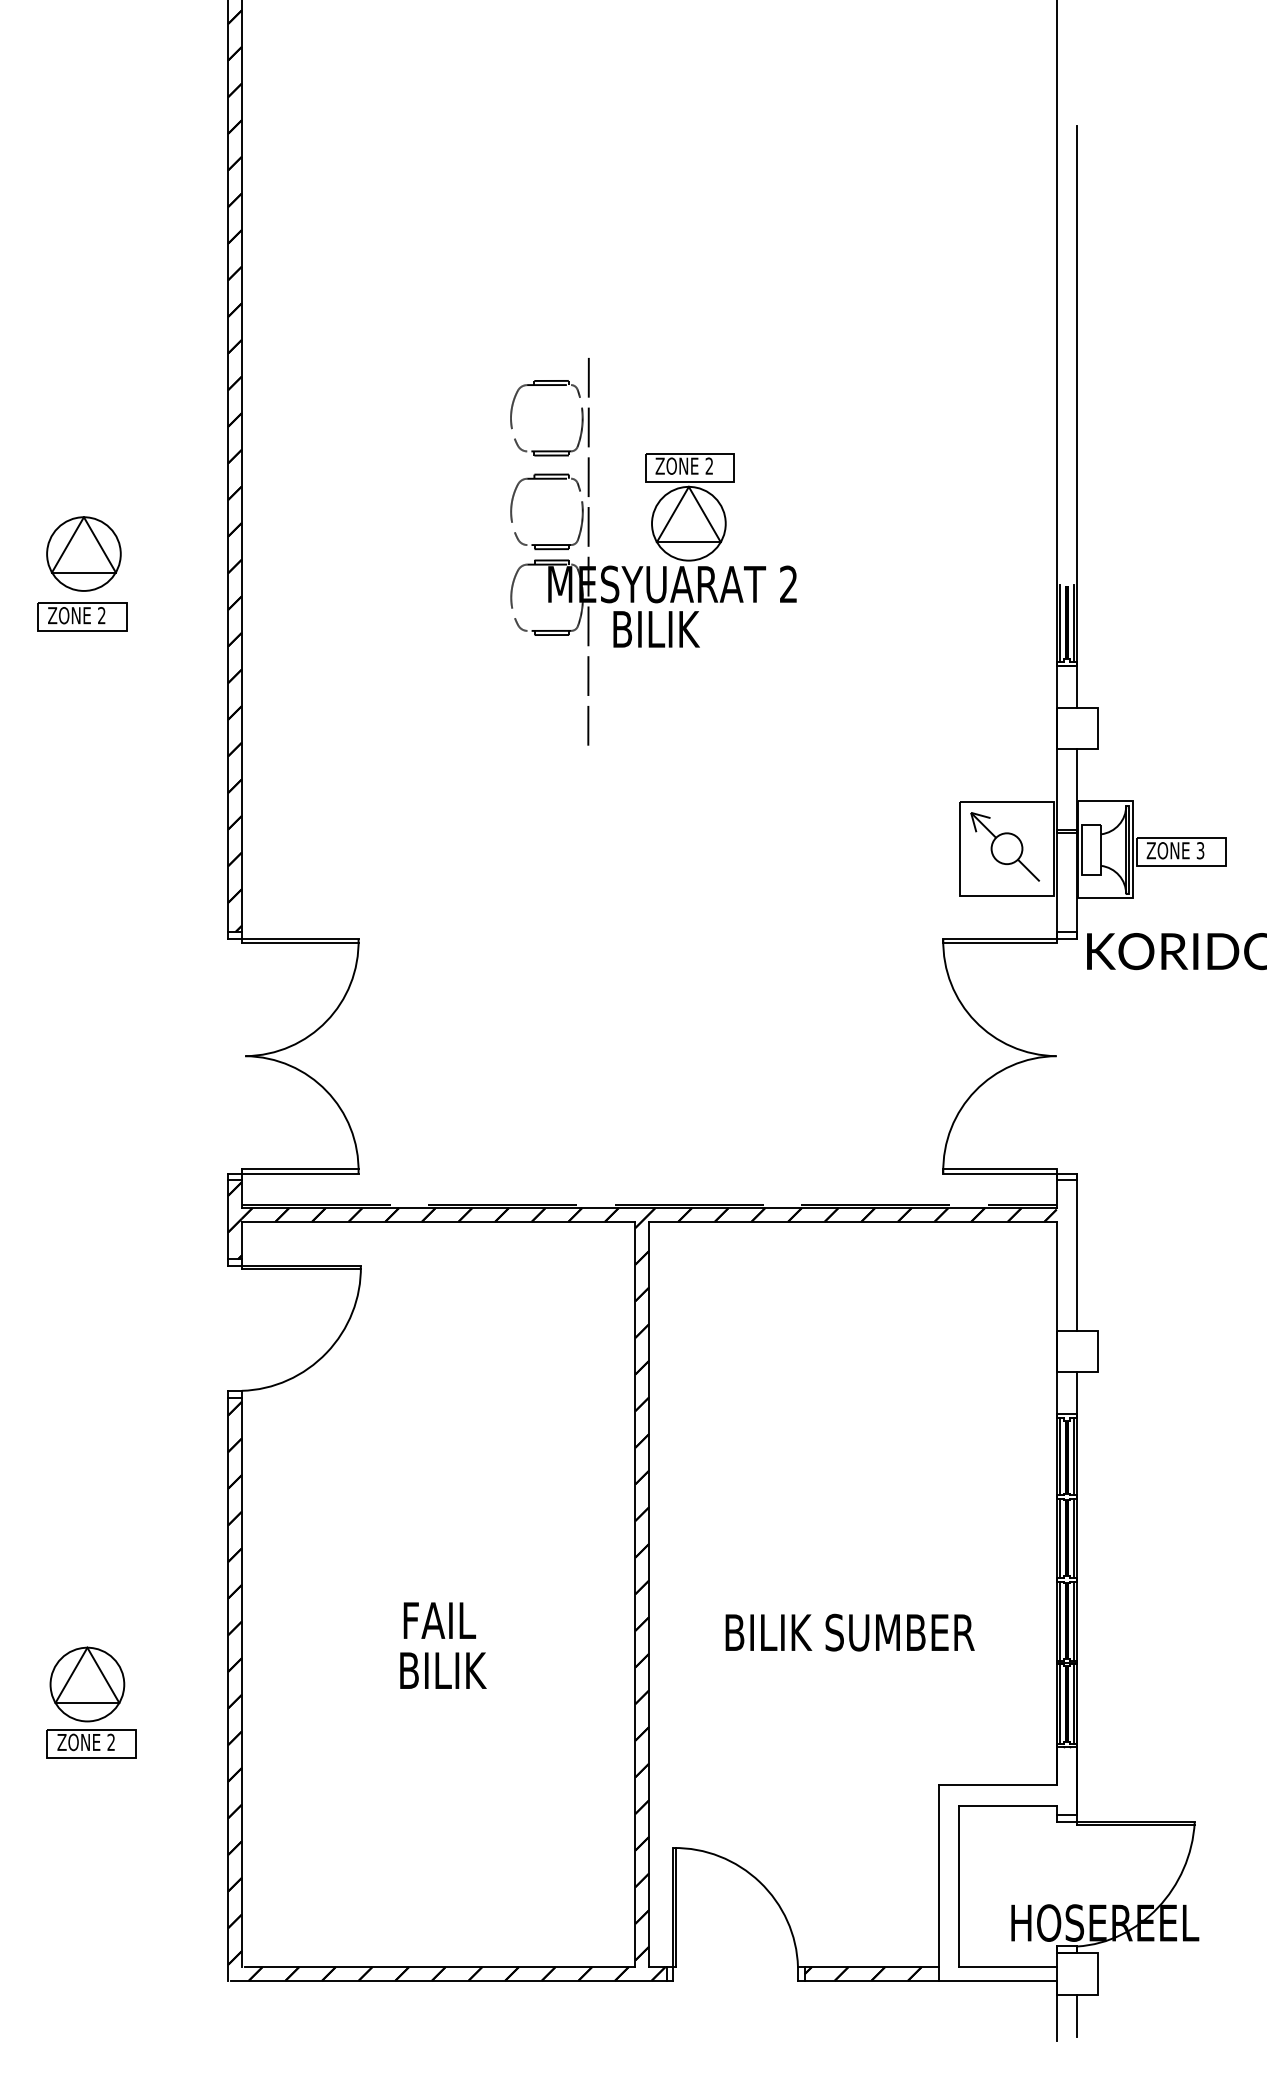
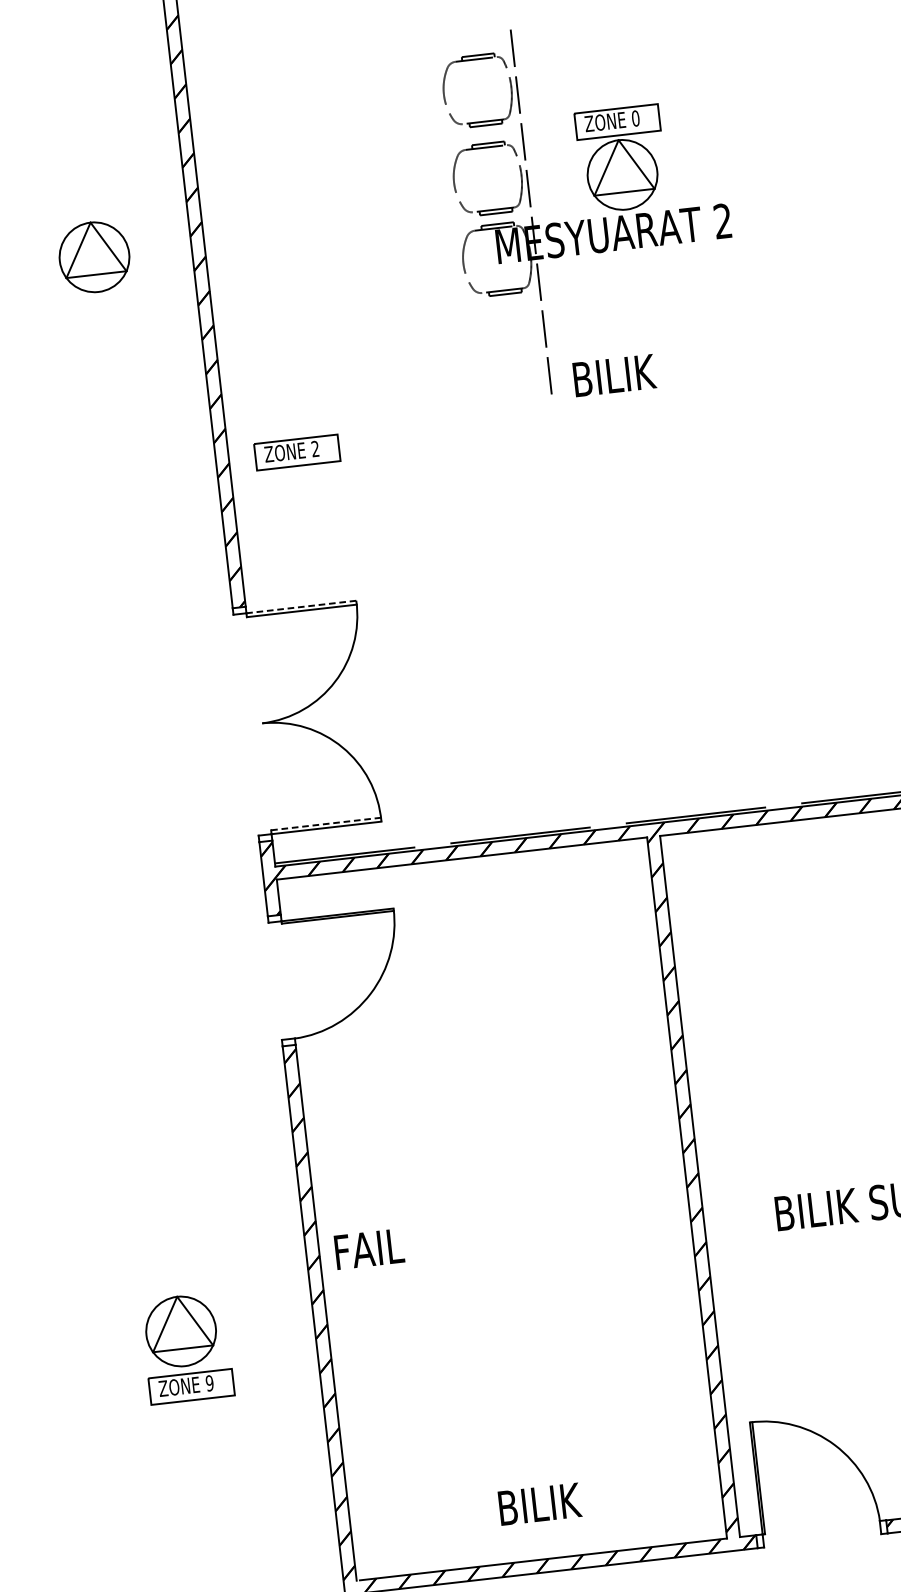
text: (709, 465) -> (635, 117), 2 -> 0
part: (83, 553) -> (94, 256), moved
part: (82, 616) -> (297, 451), moved
text: (656, 629) -> (614, 375), moved
line: (299, 938) -> (300, 606), solid -> dashed
line: (300, 1169) -> (326, 824), solid -> dashed
text: (439, 1620) -> (369, 1249), moved
text: (443, 1670) -> (540, 1503), moved
text: (111, 1742) -> (210, 1383), 2 -> 9

